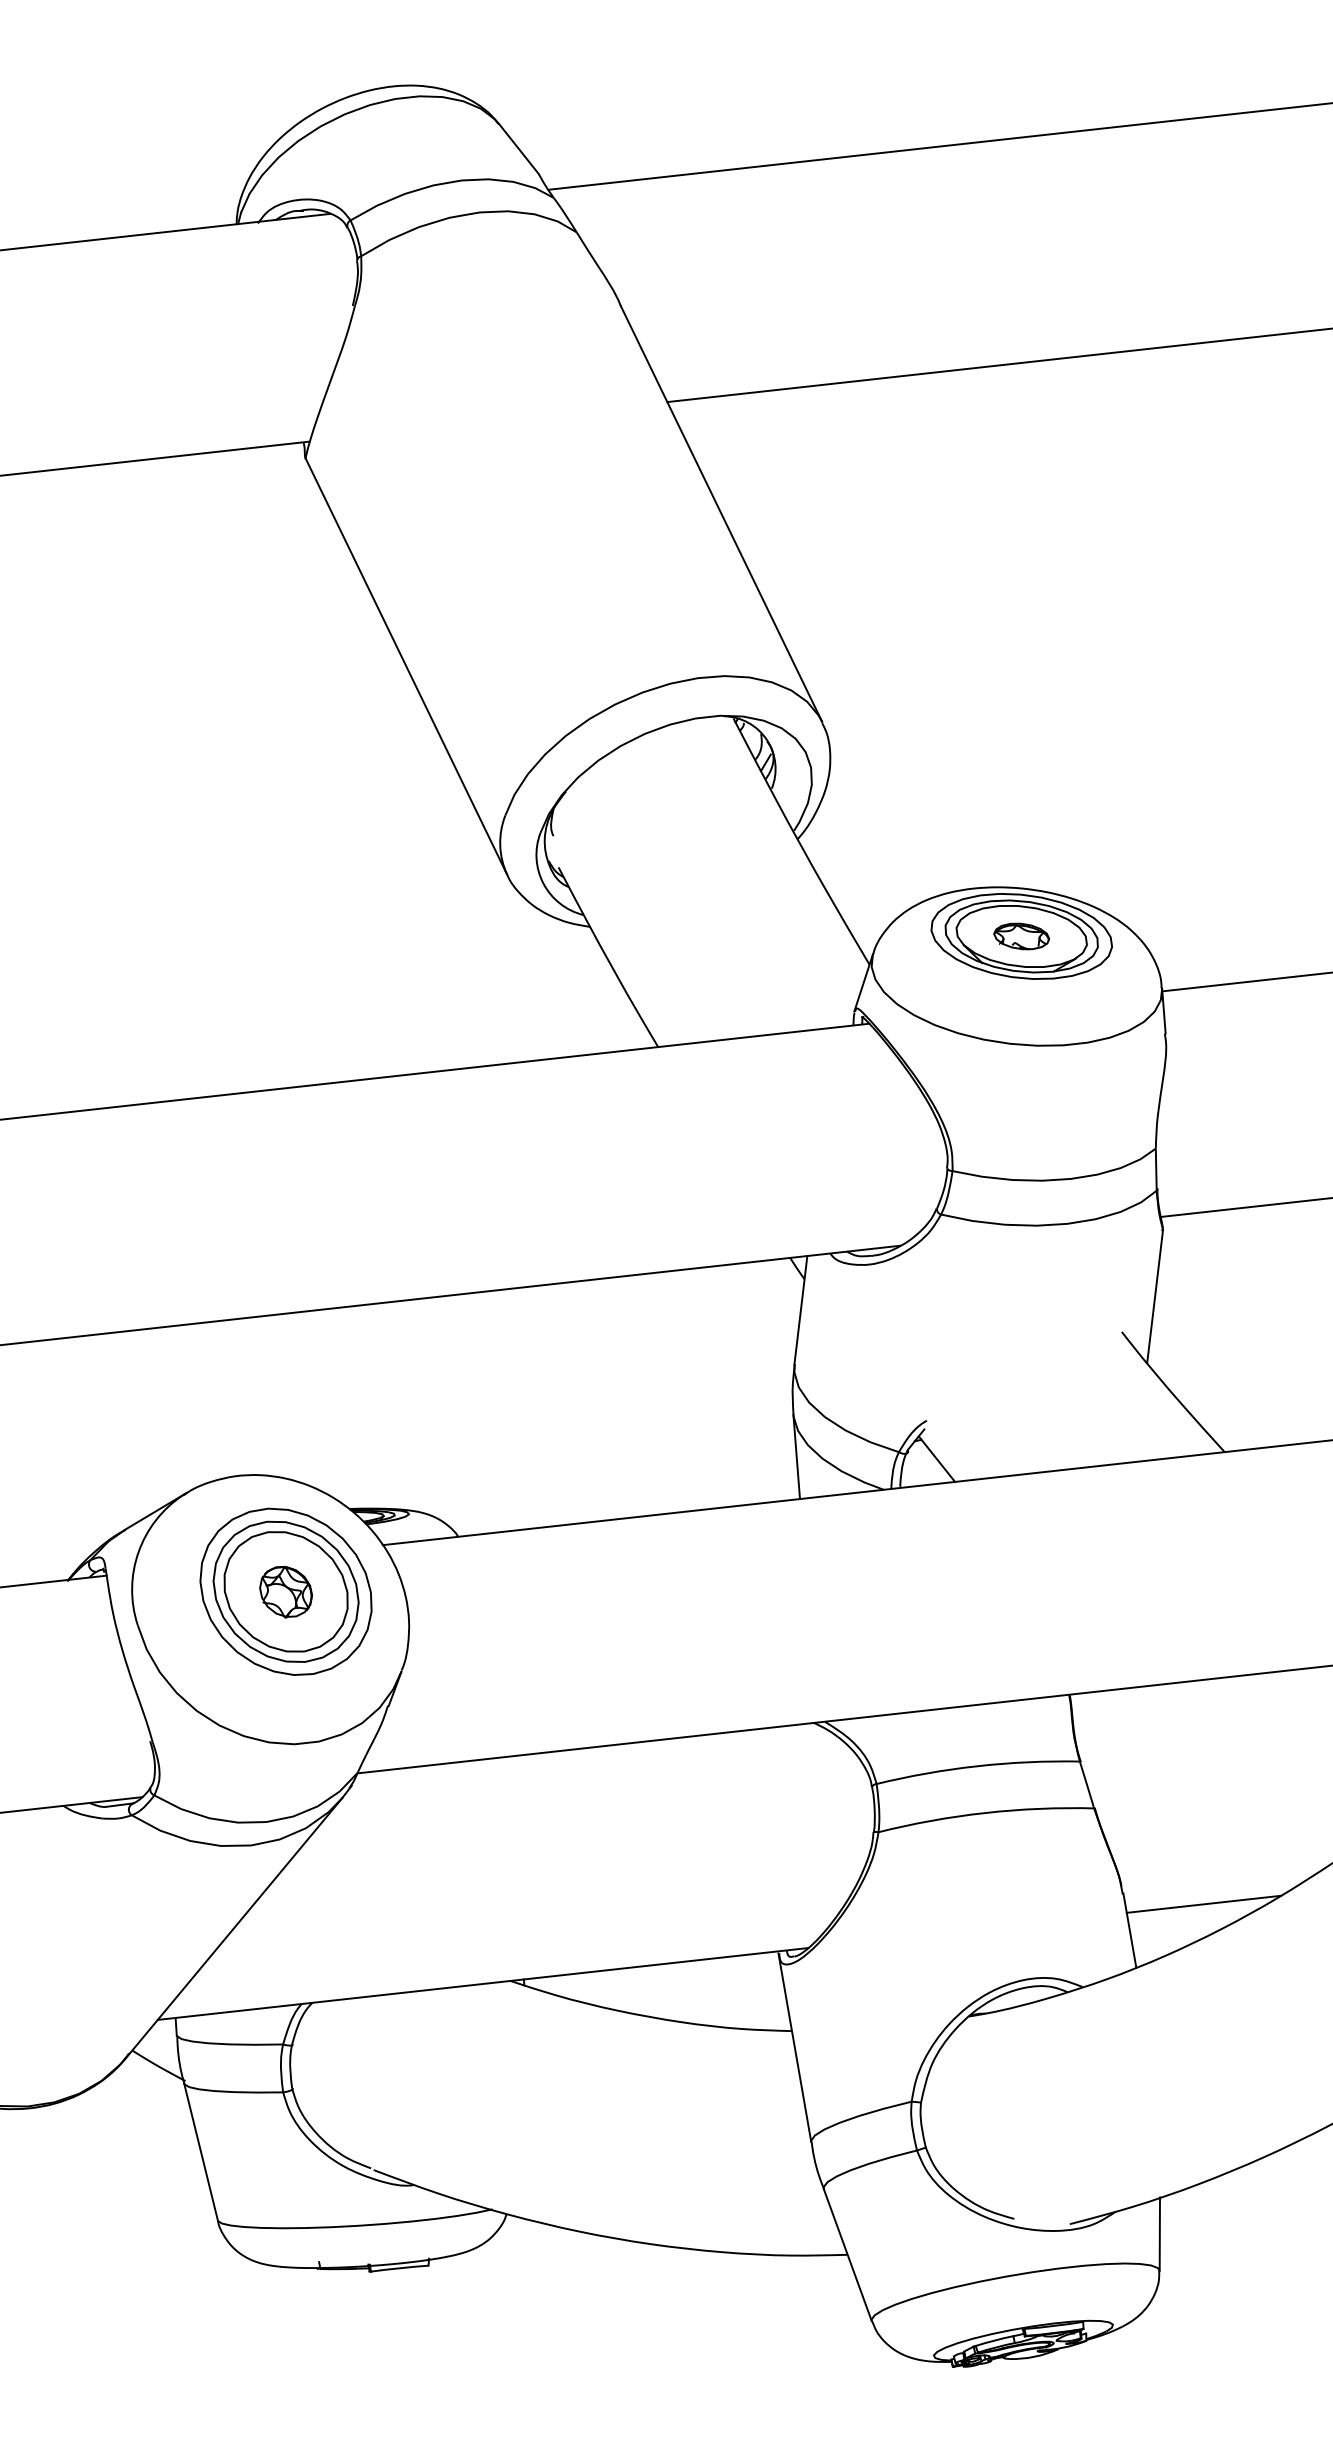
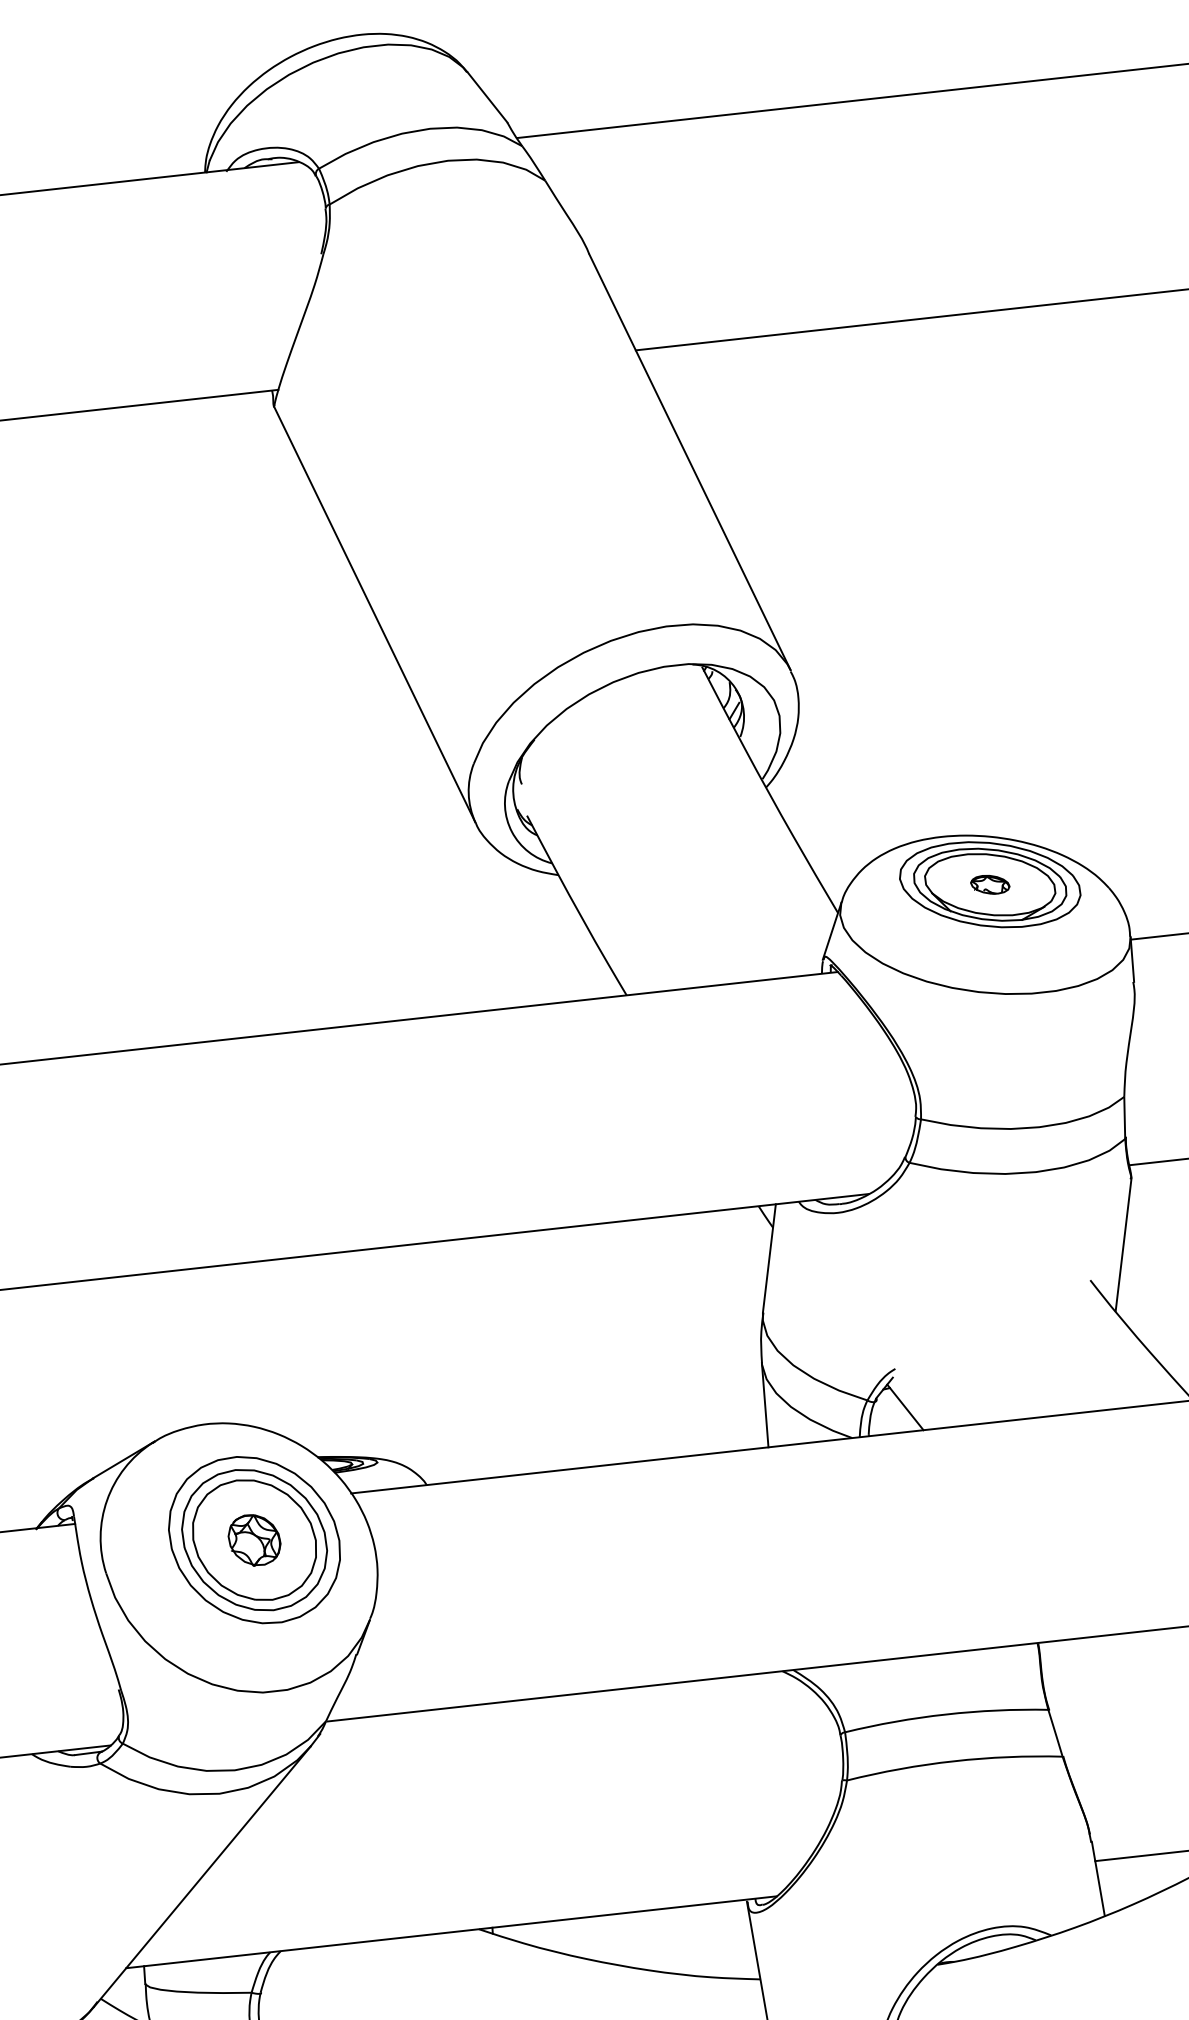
part: (1021, 936) -> (989, 884), size x0.7

